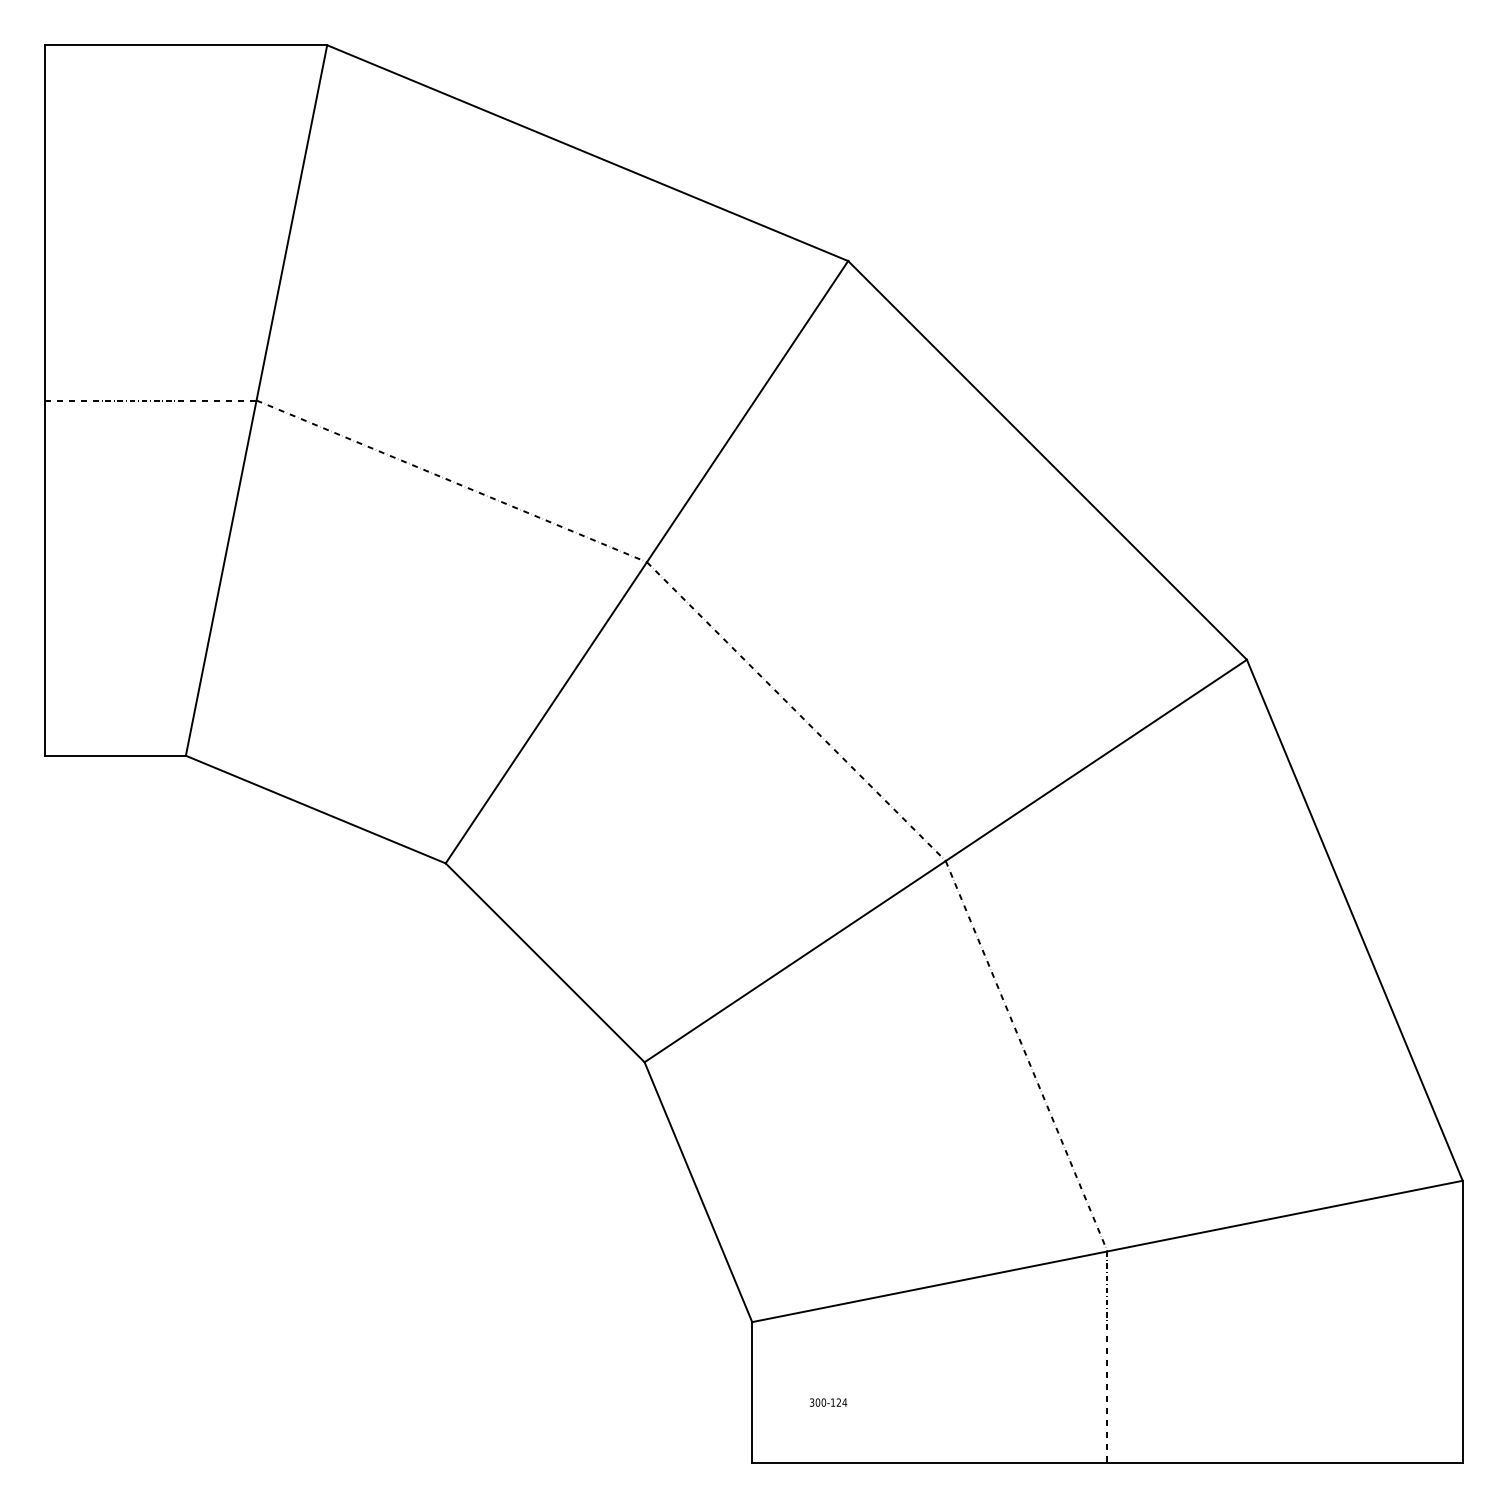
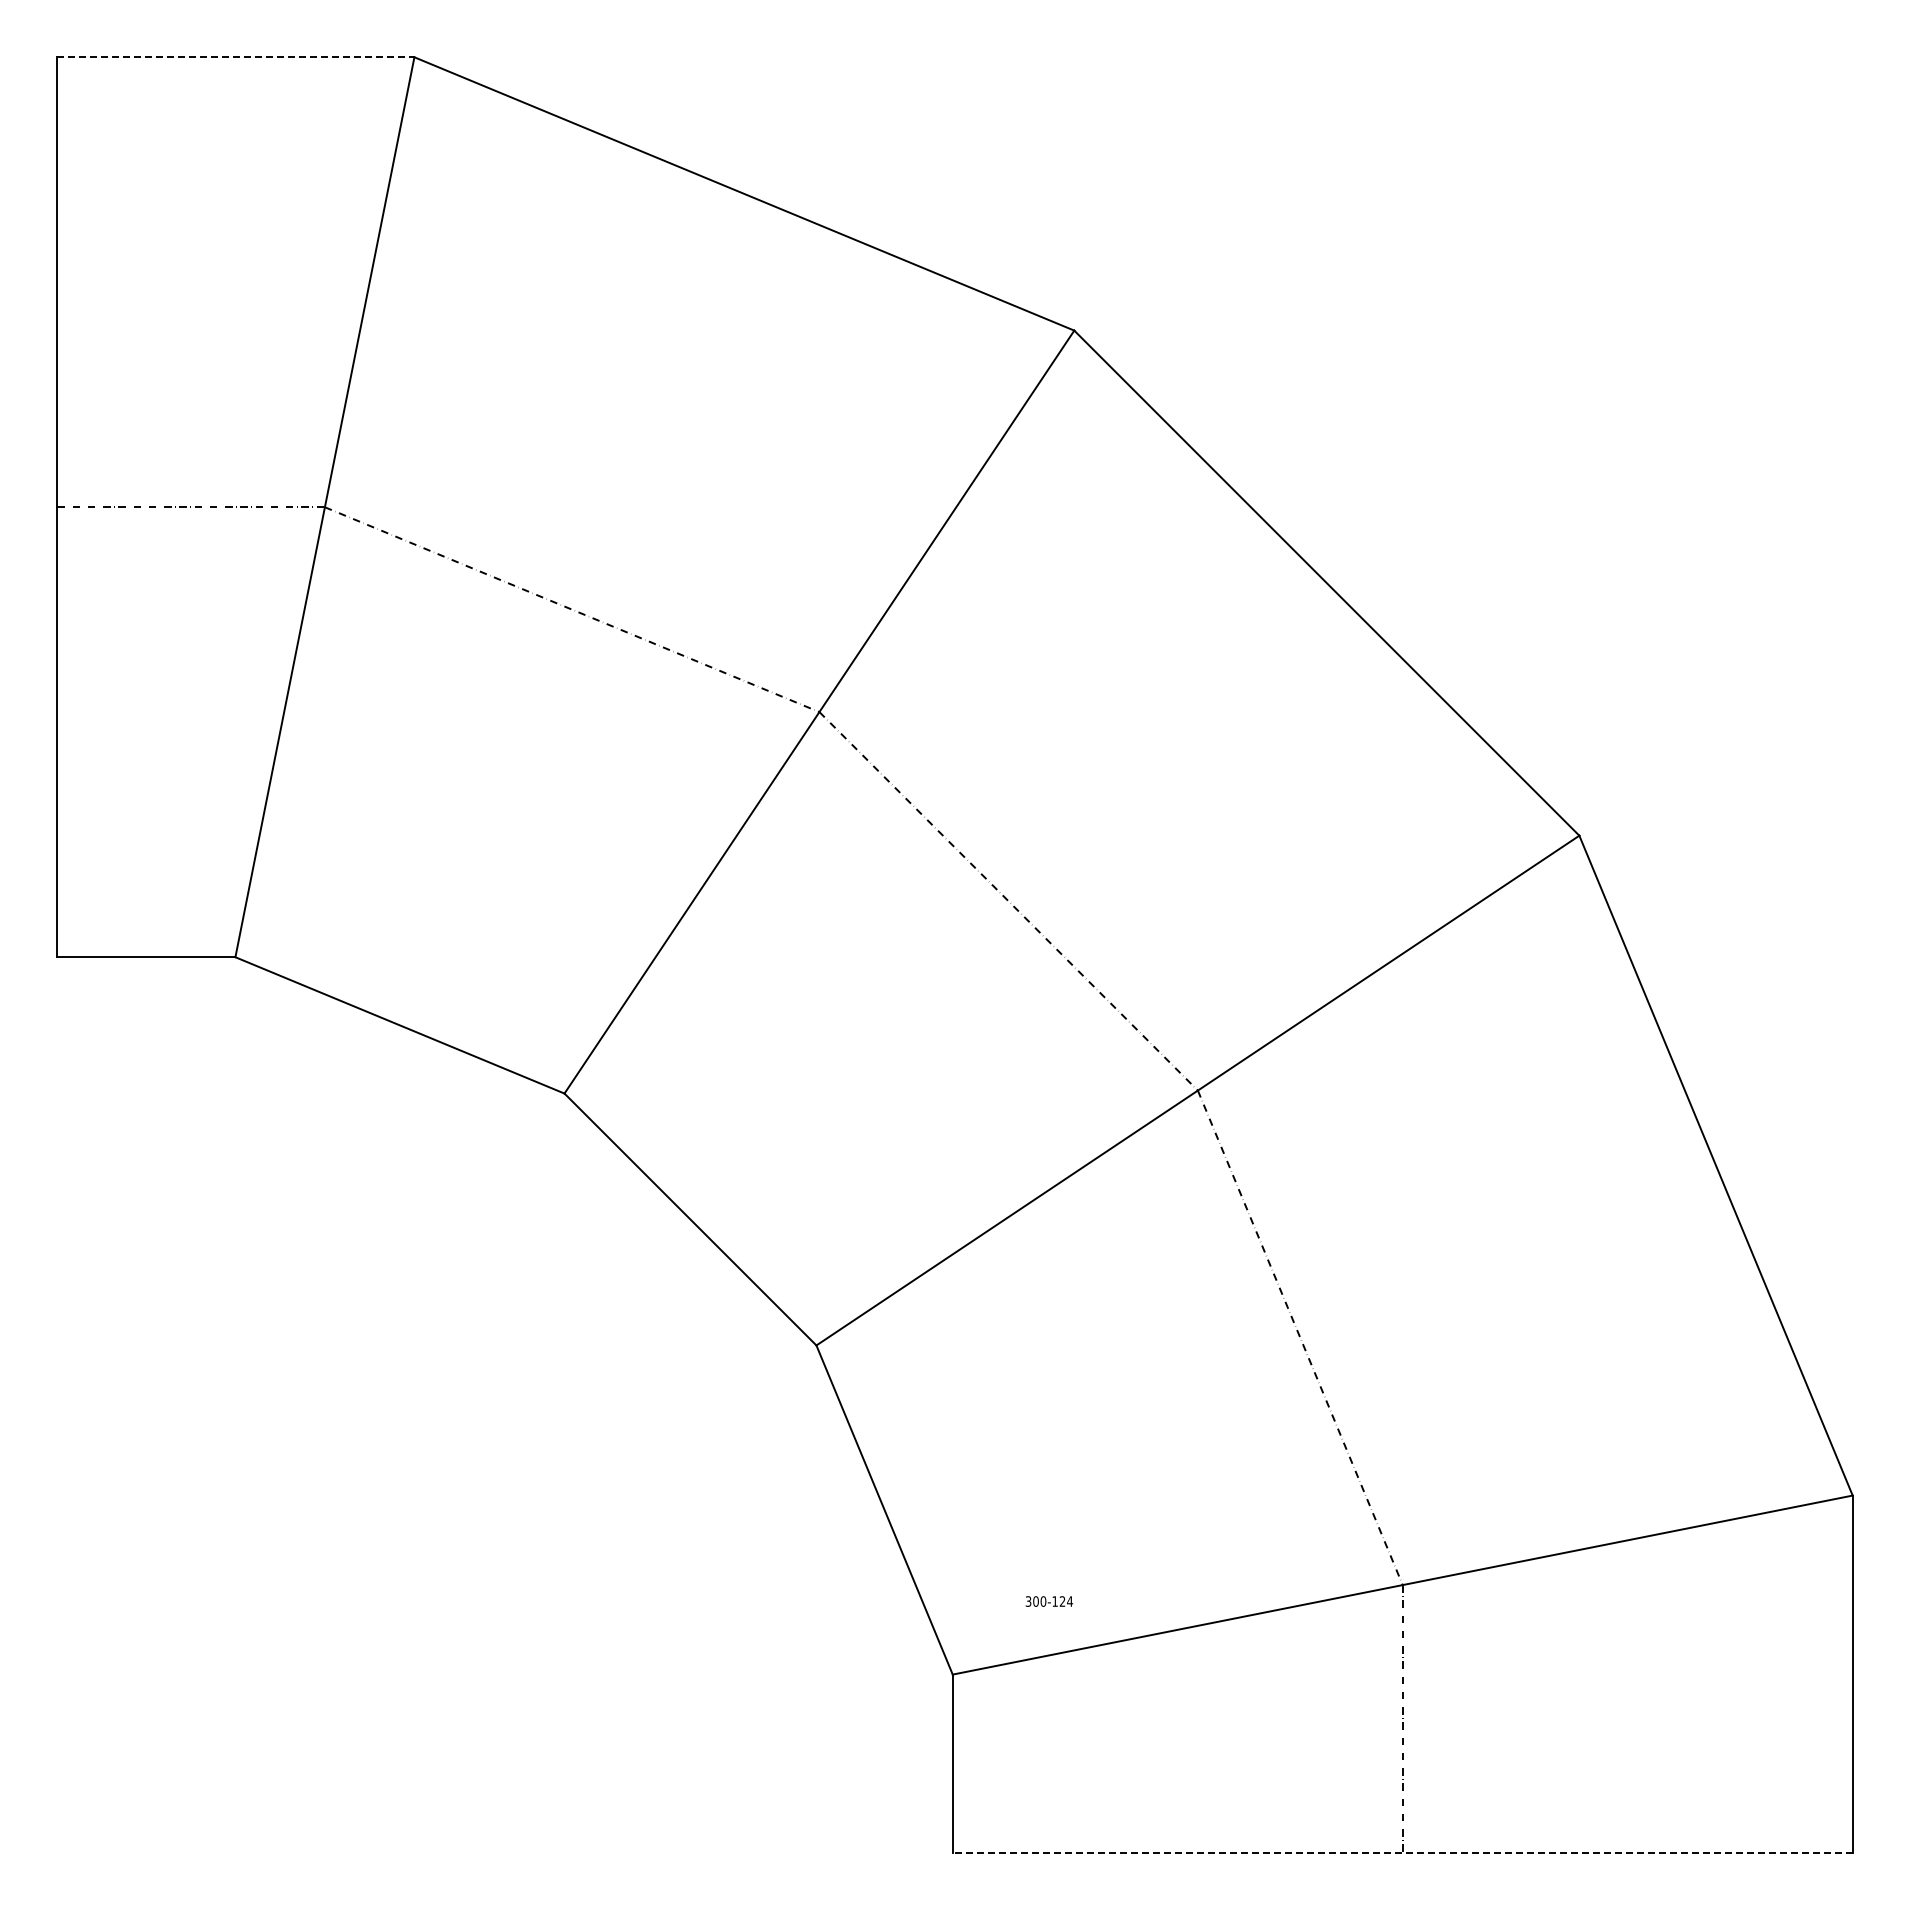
line: (185, 45) -> (235, 57), solid -> dashed
text: (828, 1402) -> (1049, 1601), moved
line: (1107, 1462) -> (1402, 1852), solid -> dashed

